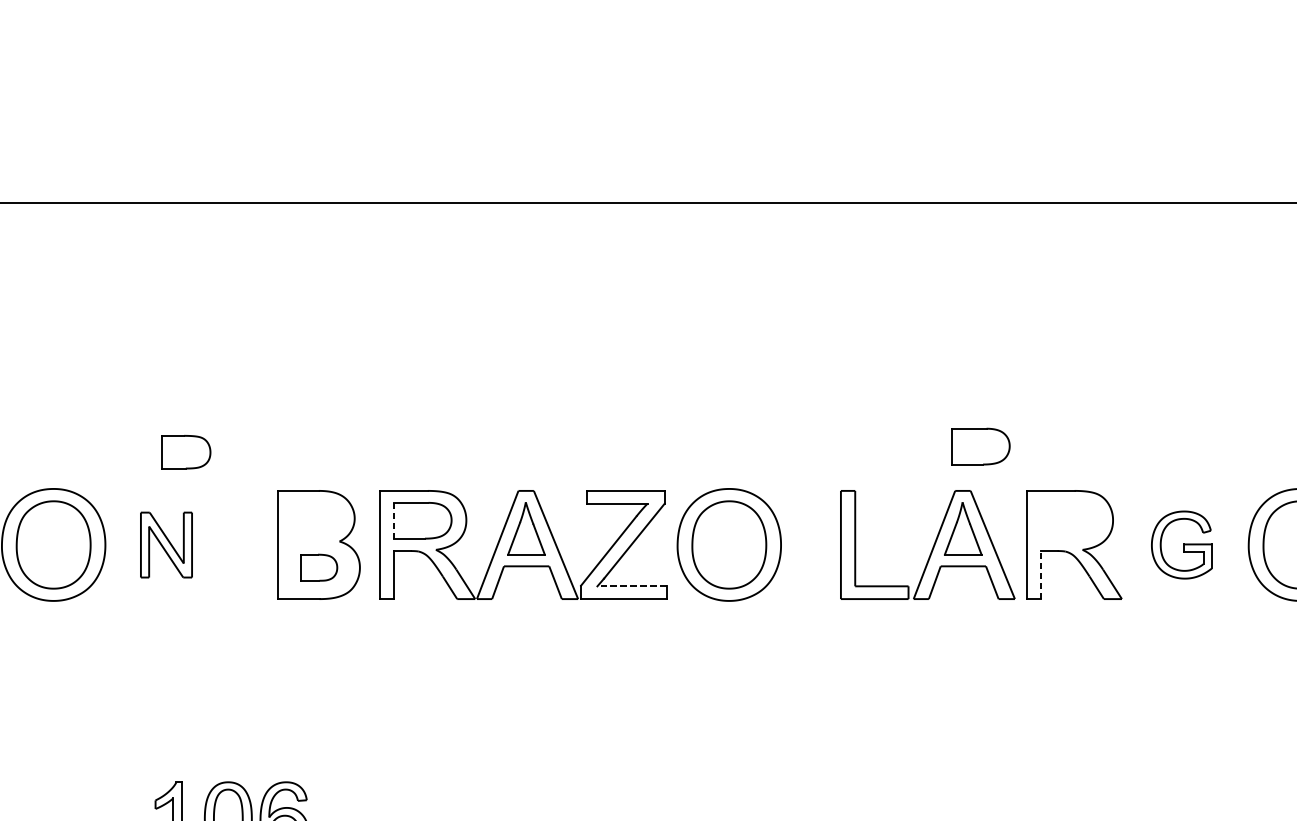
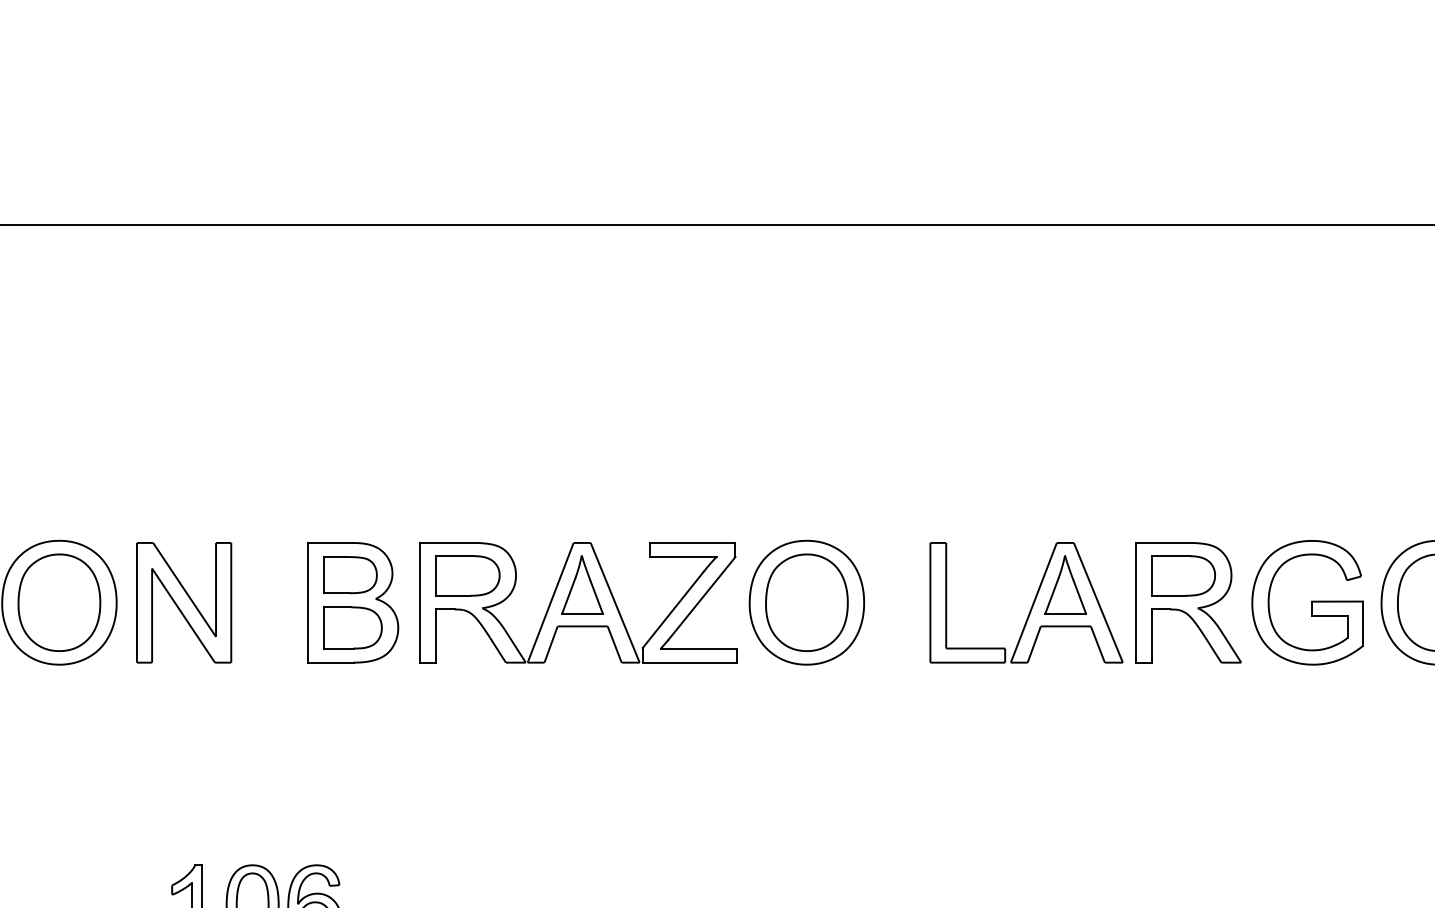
part: (981, 446) -> (1183, 575), moved
part: (186, 452) -> (350, 575), moved
line: (394, 520) -> (436, 575), dashed -> solid
part: (166, 544) -> (184, 602), size x1.67
part: (1181, 544) -> (1307, 602), size x1.67
part: (318, 567) -> (352, 627), size x1.43
line: (1040, 575) -> (1151, 636), dashed -> solid
line: (631, 586) -> (698, 648), dashed -> solid

